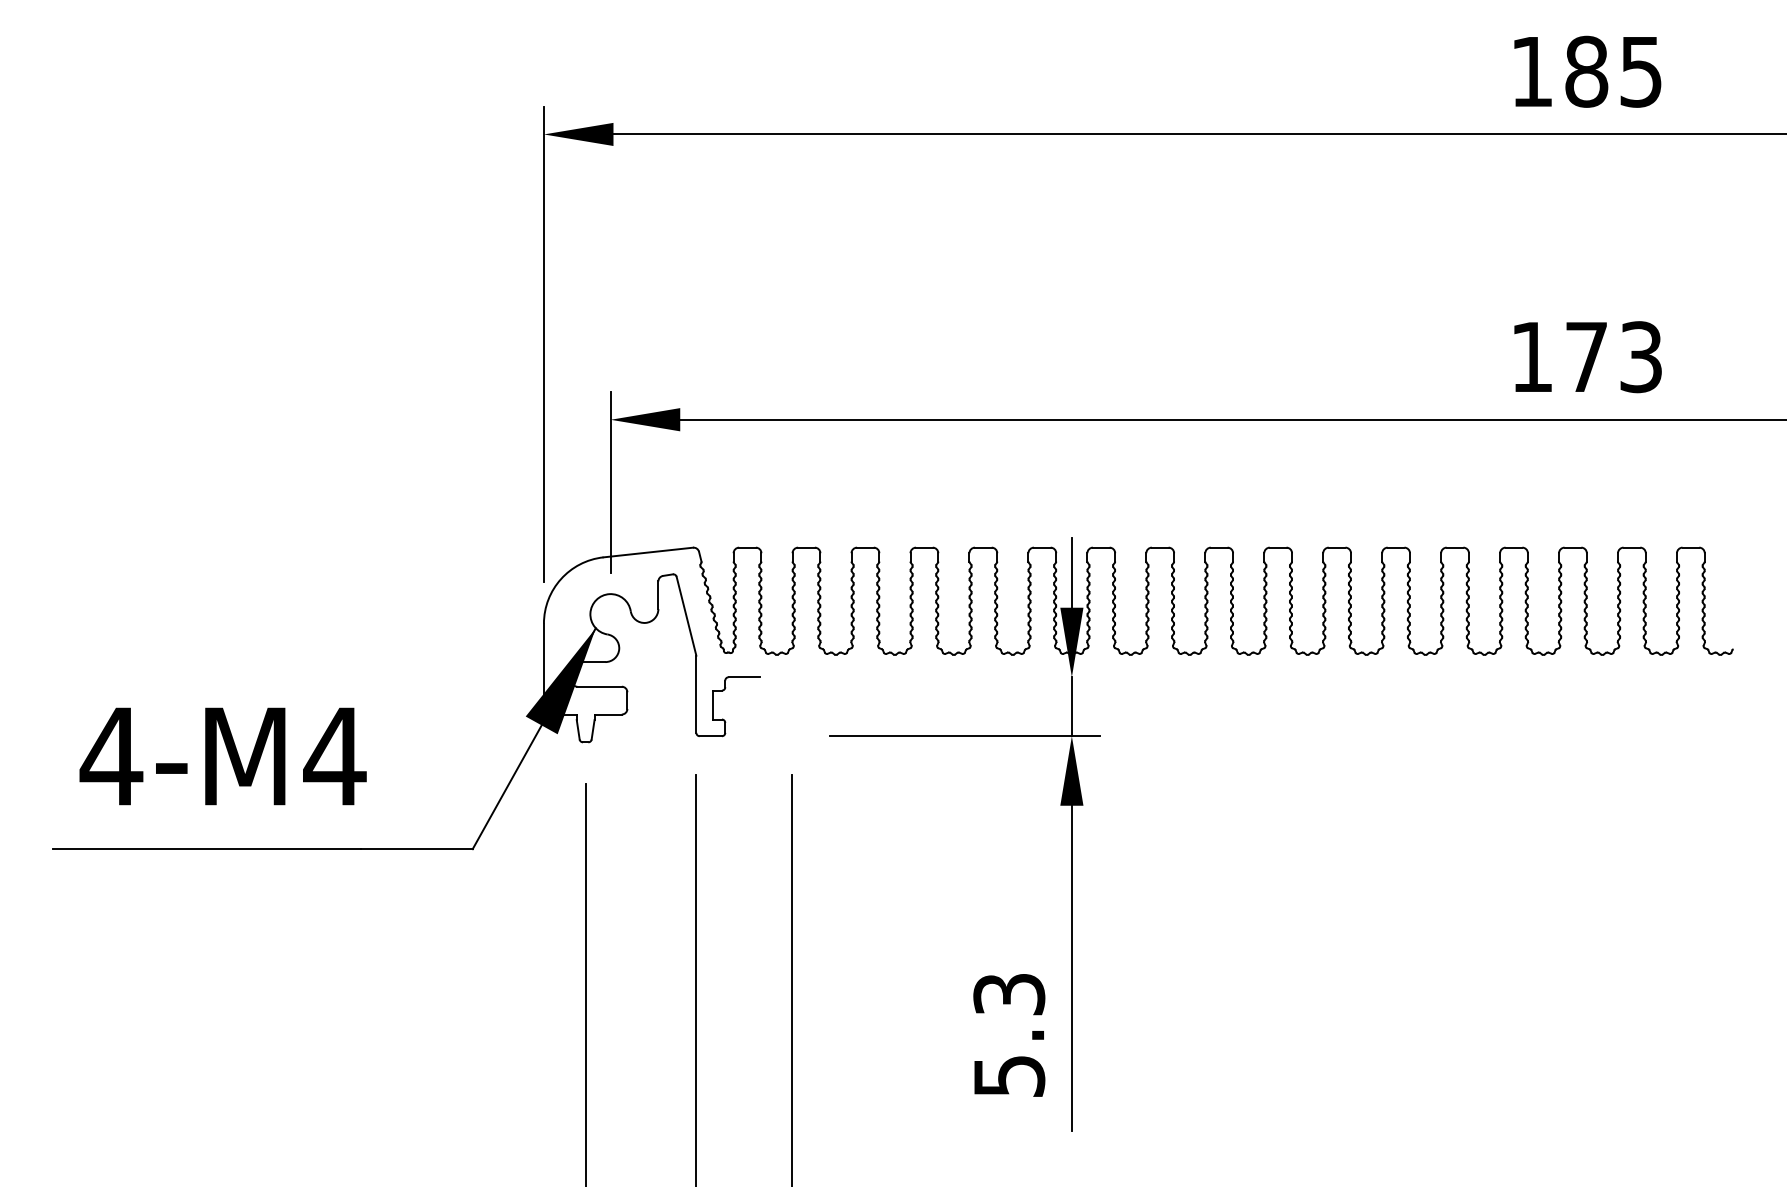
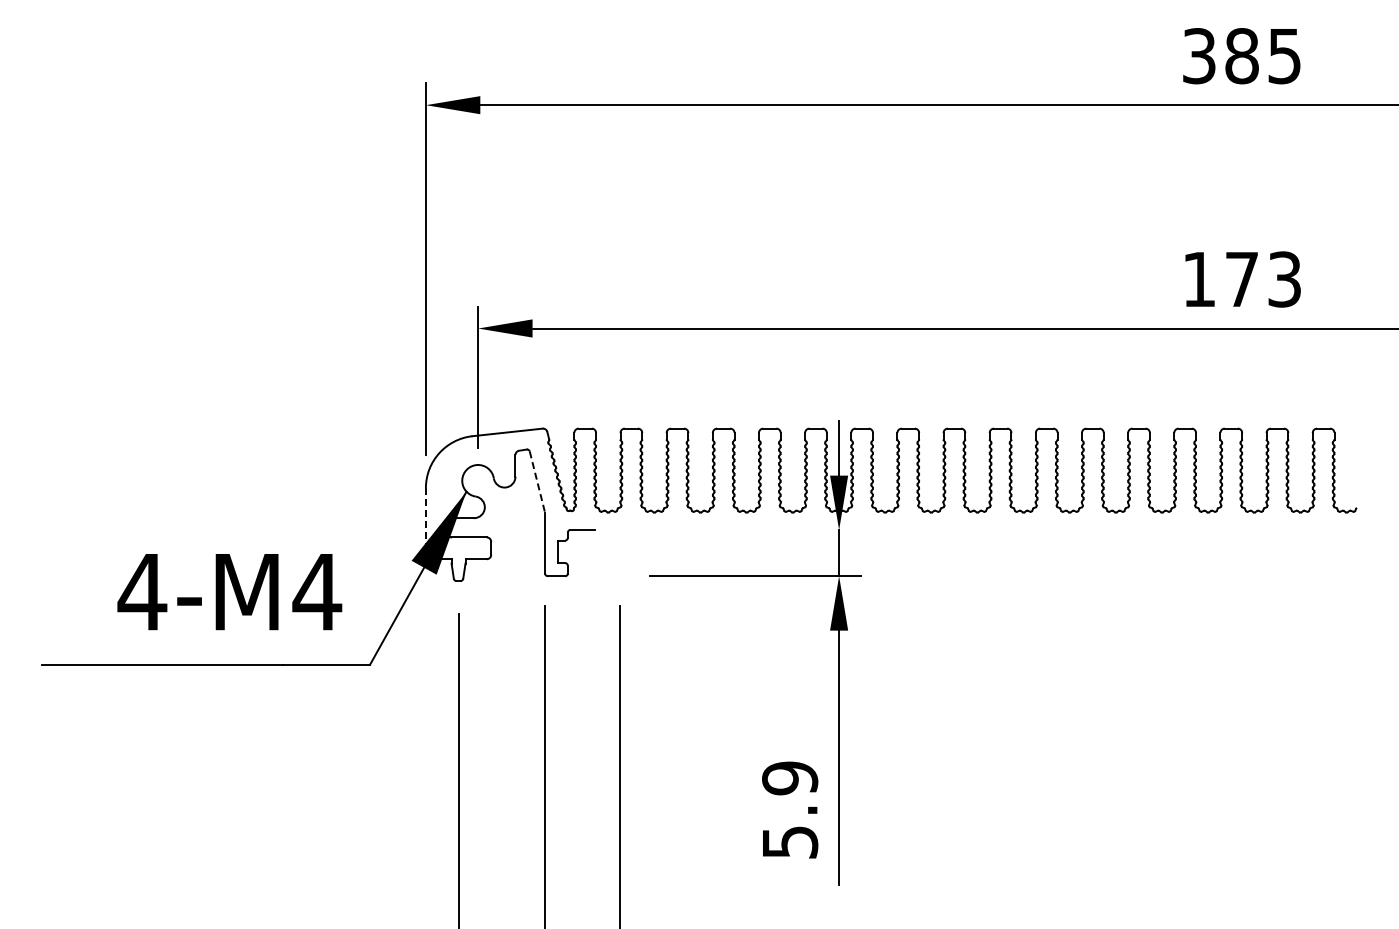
text: (1532, 72) -> (1199, 56), 185 -> 385
line: (686, 616) -> (537, 482), solid -> dashed
line: (543, 659) -> (425, 516), solid -> dashed
text: (222, 757) -> (229, 592), moved
text: (1009, 994) -> (790, 778), 5.3 -> 5.9

